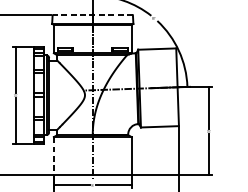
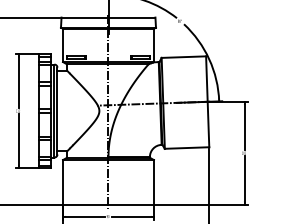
line: (92, 15) -> (108, 17), dashed -> solid
line: (54, 156) -> (63, 182), dashed -> solid

